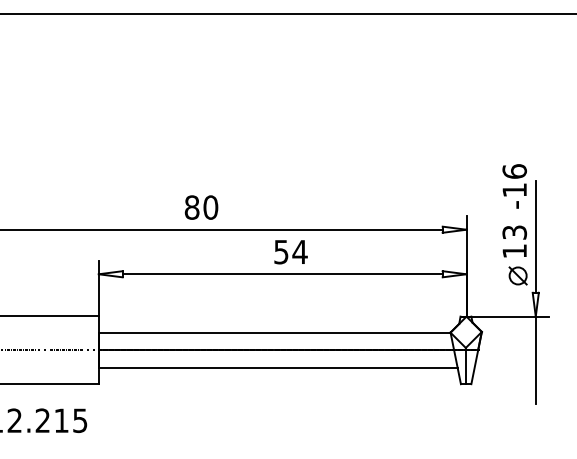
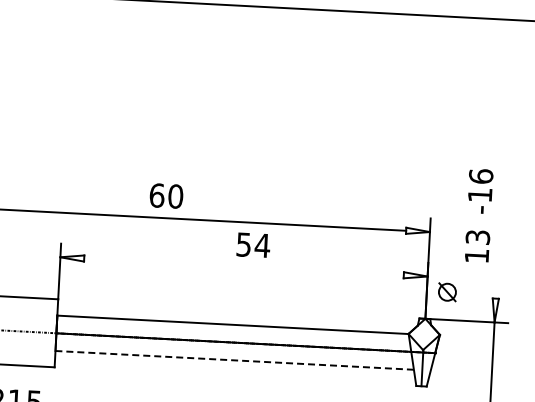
text: (191, 207) -> (156, 195), 80 -> 60
line: (535, 236) -> (498, 242), removed
line: (282, 274) -> (243, 267), removed
part: (517, 275) -> (446, 291), moved
line: (277, 368) -> (233, 360), solid -> dashed

